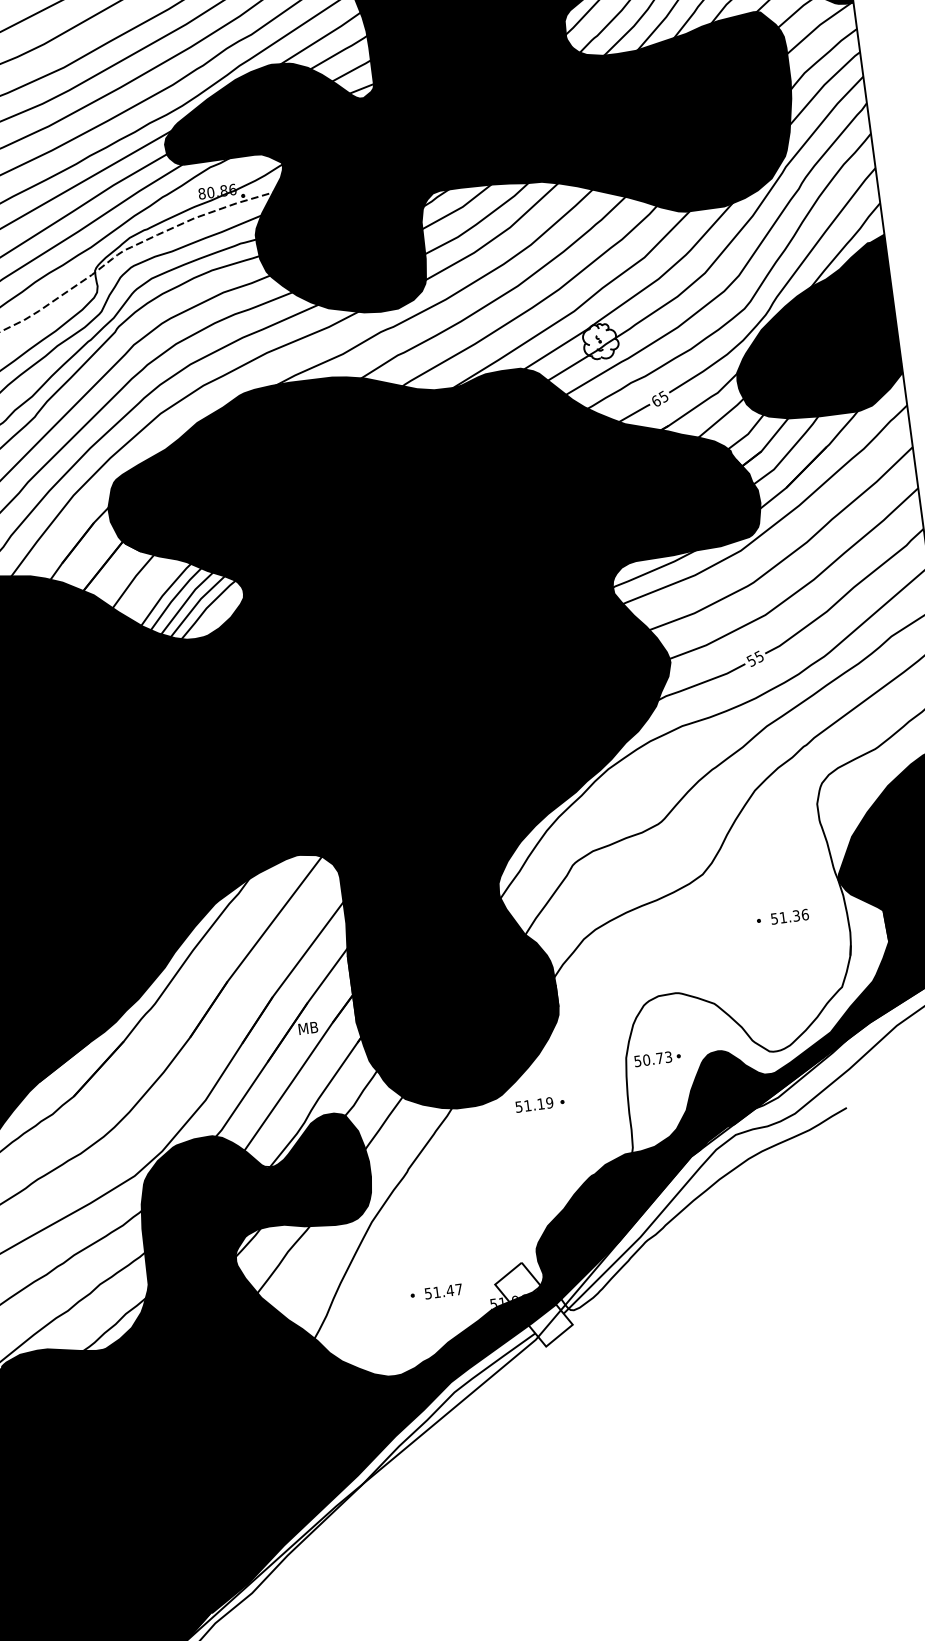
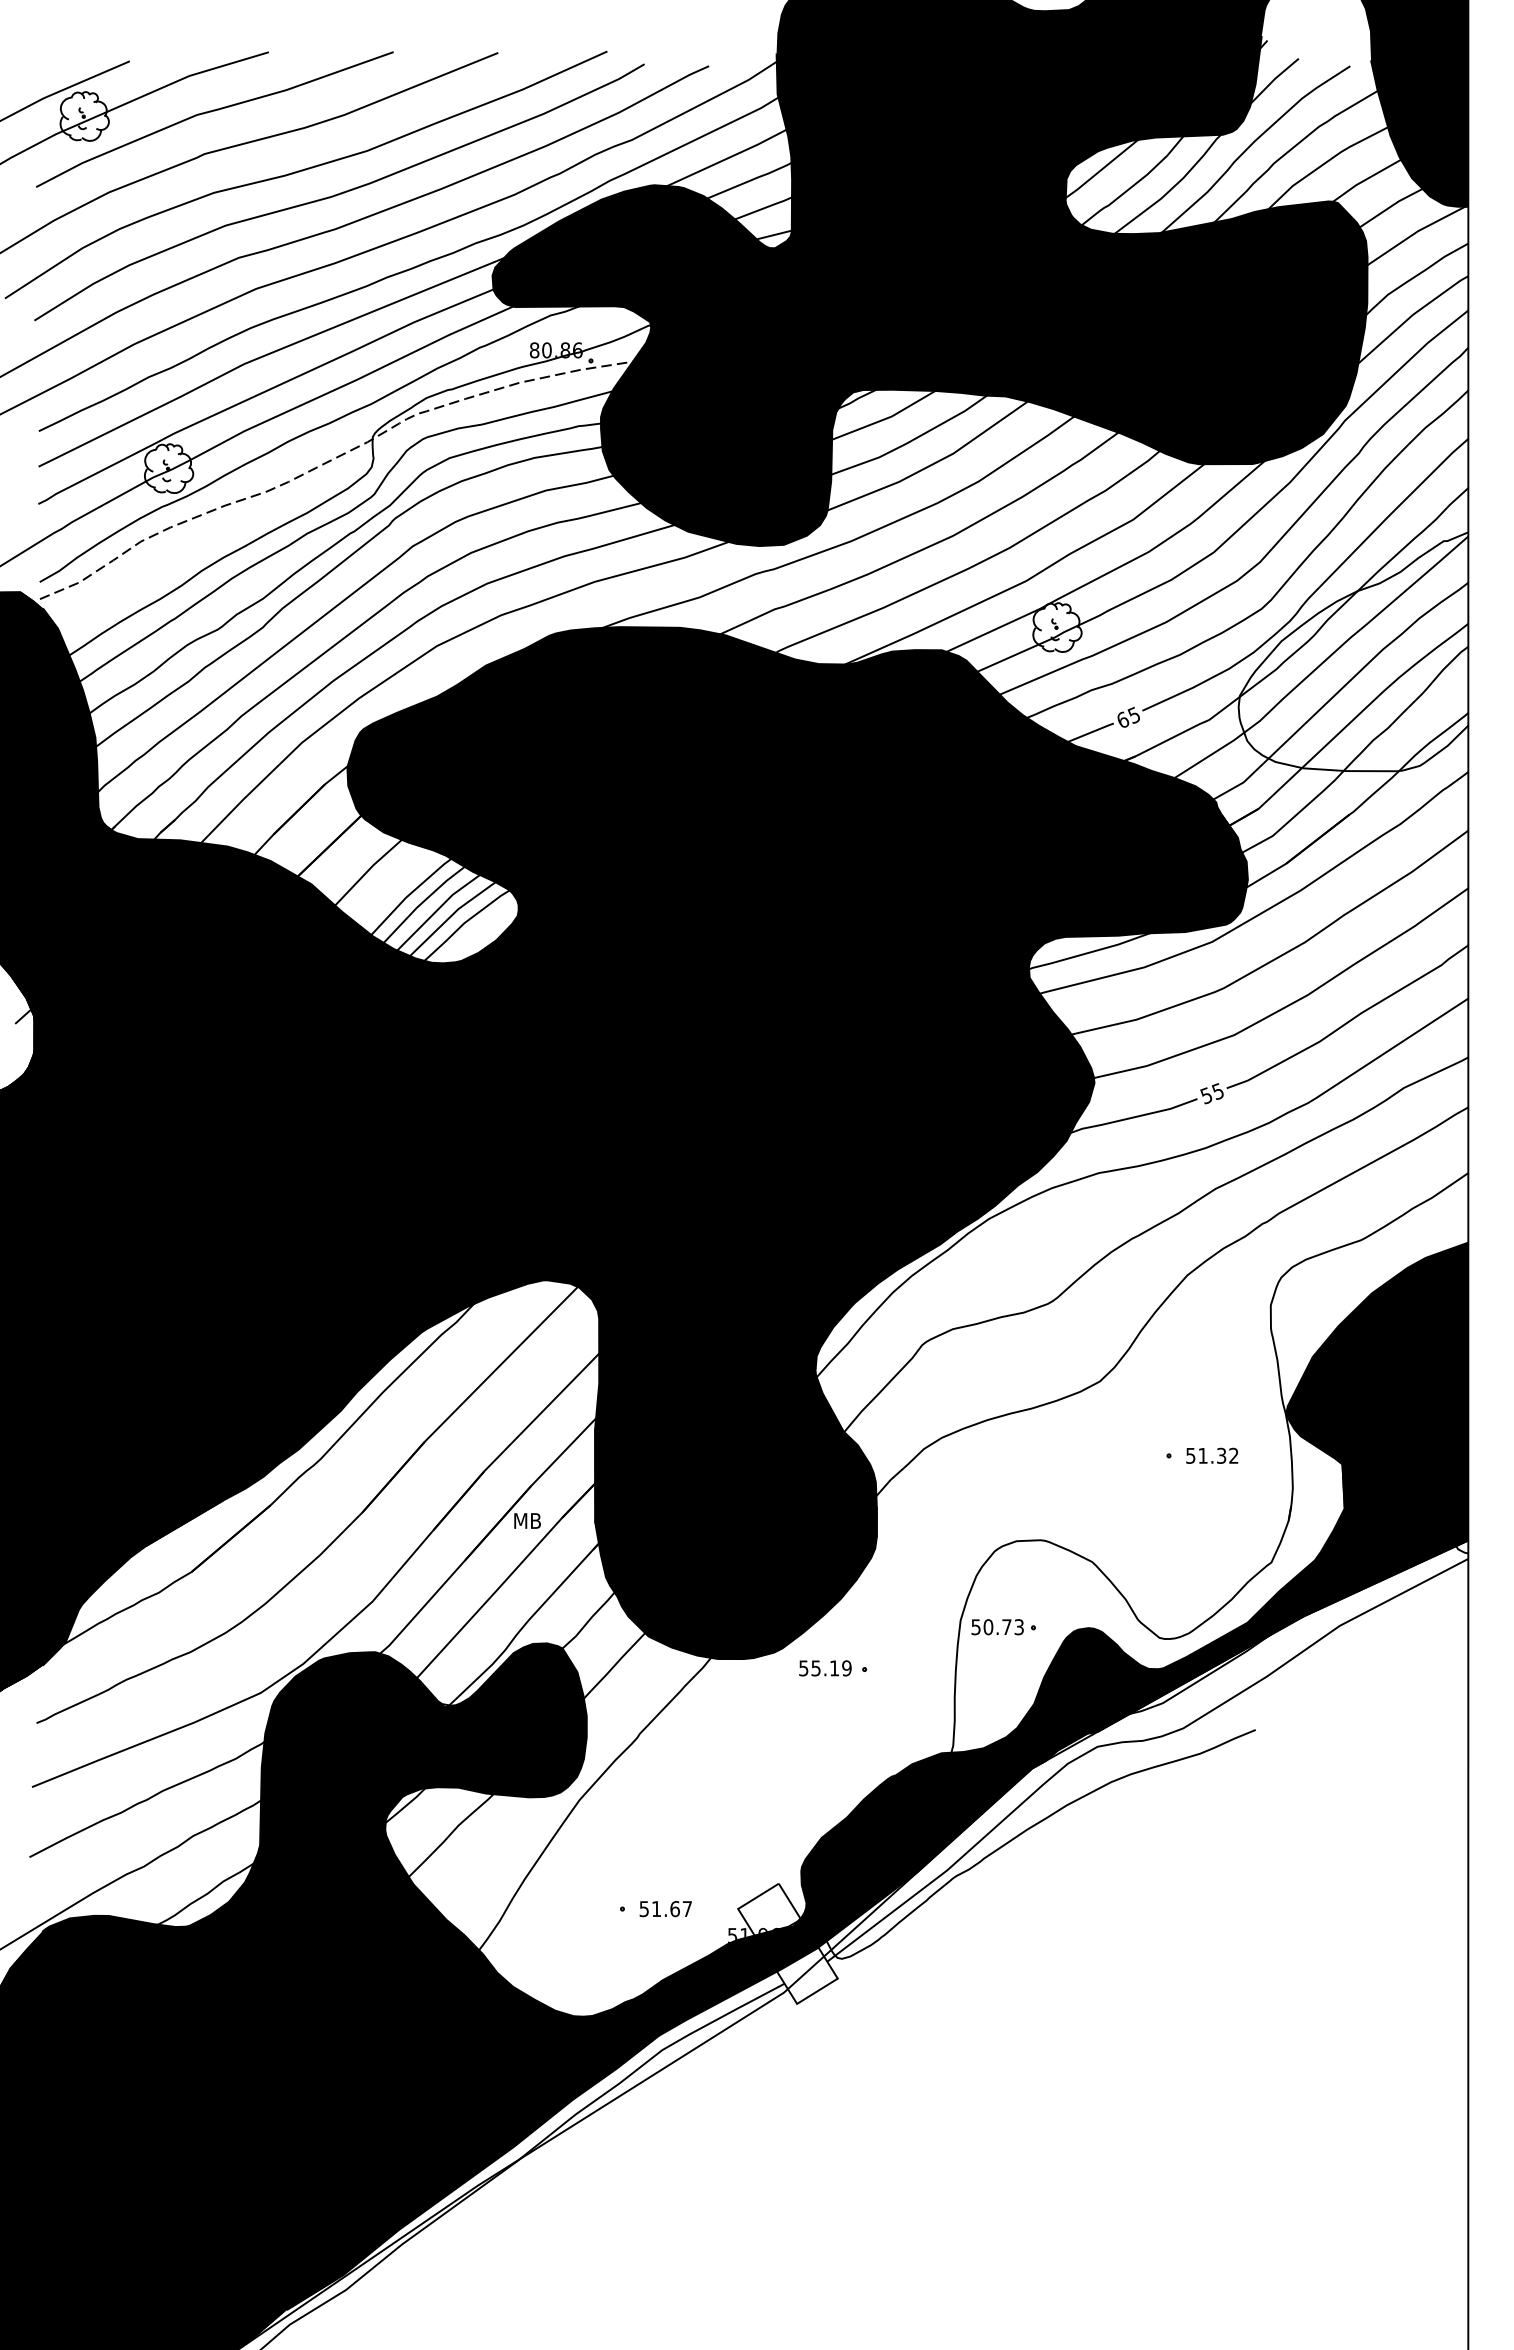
fill: (813, 330) -> (1353, 651), removed
text: (804, 914) -> (1233, 1455), 51.36 -> 51.32
text: (527, 1105) -> (815, 1668), 51.19 -> 55.19
text: (450, 1290) -> (675, 1909), 51.47 -> 51.67

